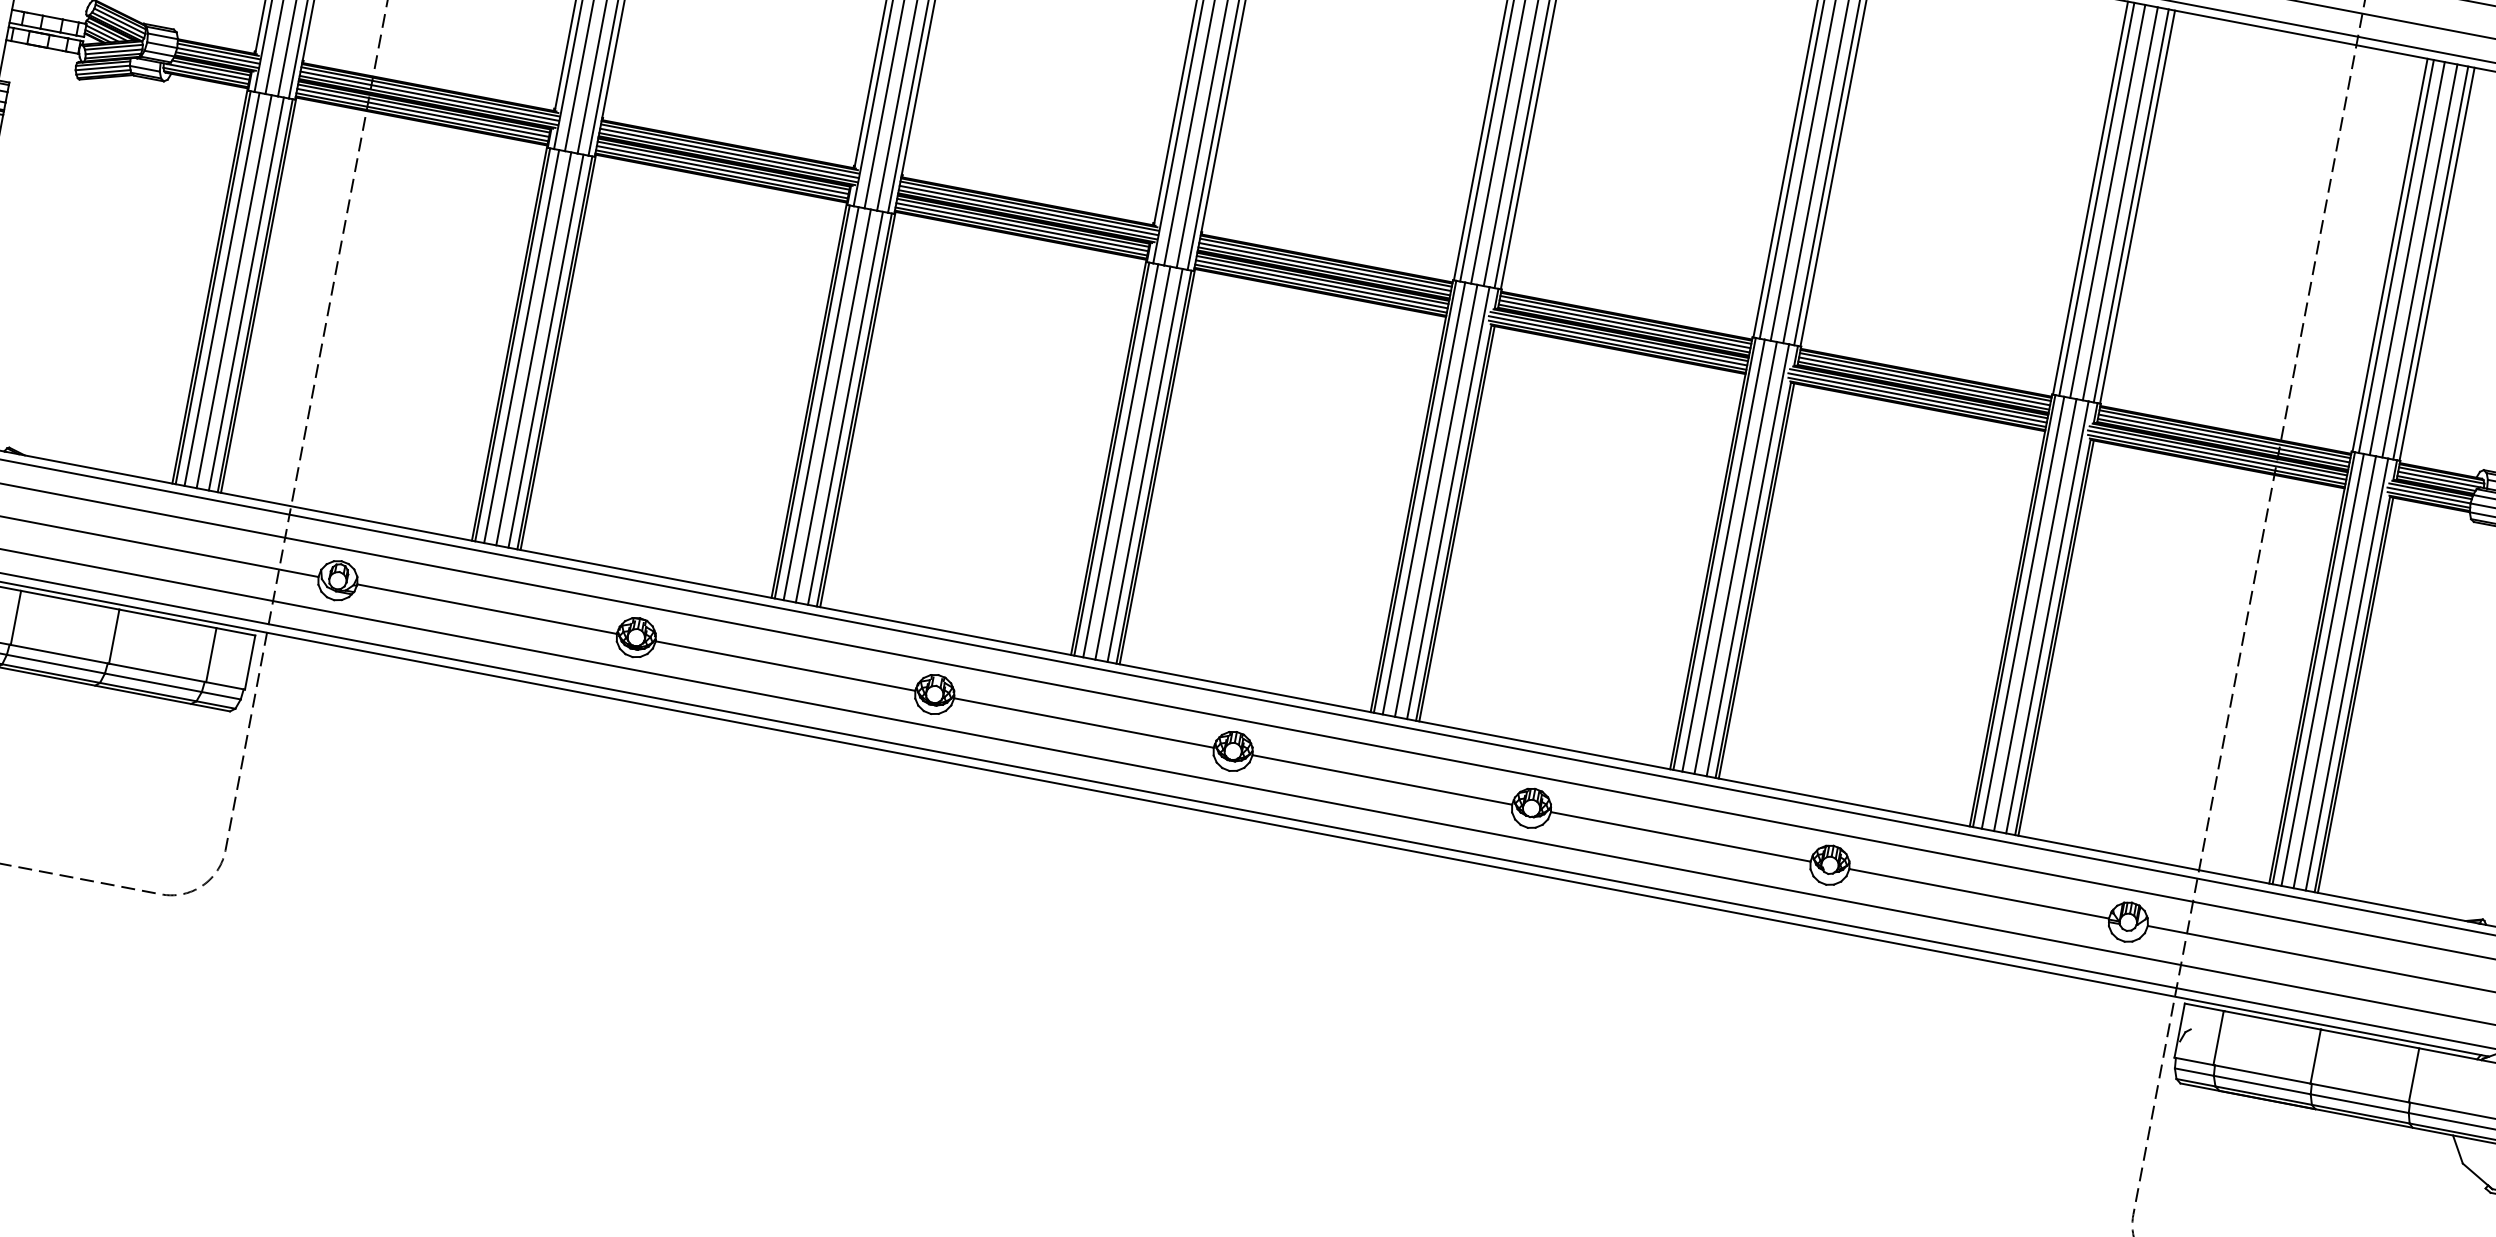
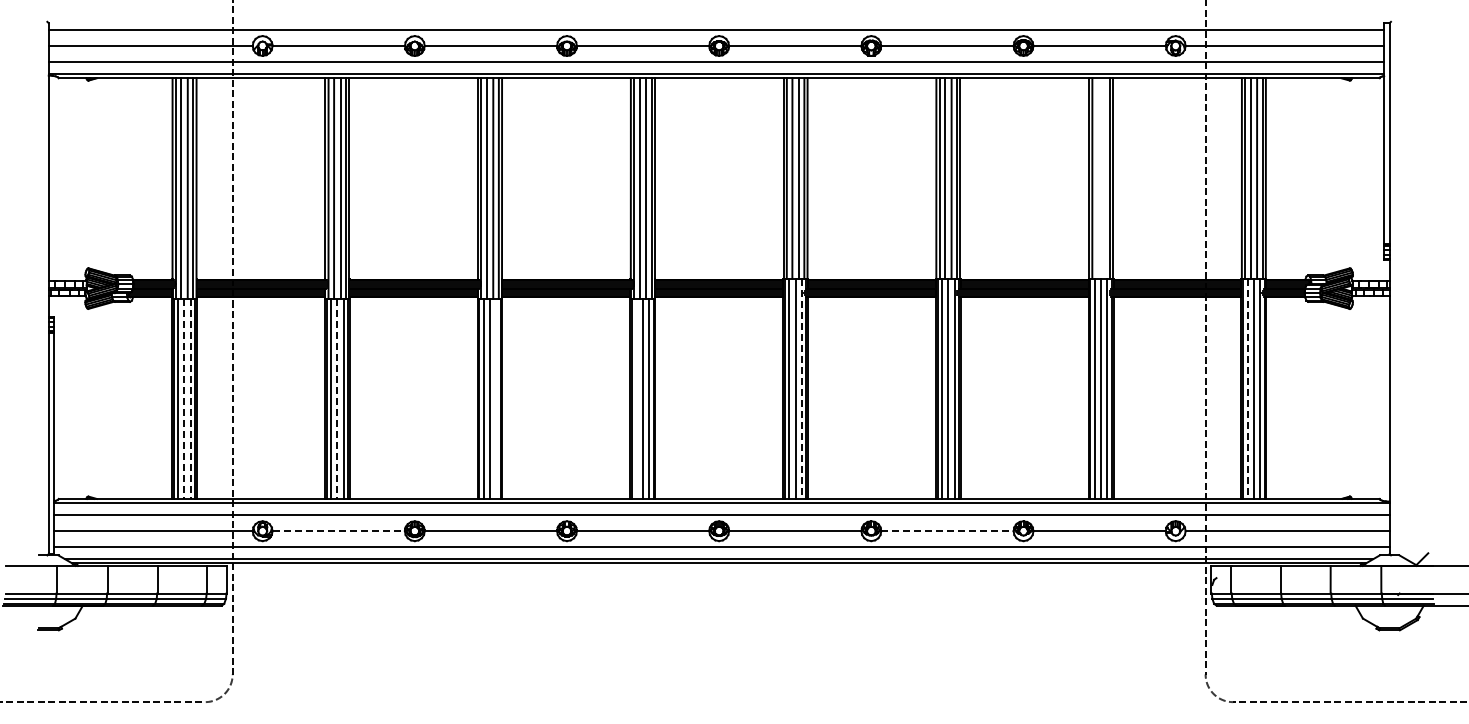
line: (2106, 201) -> (1097, 178), removed
line: (2120, 203) -> (1104, 178), removed
line: (233, 293) -> (184, 399), solid -> dashed
line: (245, 295) -> (190, 399), solid -> dashed
line: (533, 350) -> (337, 399), solid -> dashed
line: (846, 407) -> (496, 398), removed
line: (1120, 460) -> (636, 398), removed
line: (1447, 504) -> (801, 389), solid -> dashed
line: (488, 610) -> (339, 531), solid -> dashed
line: (2322, 671) -> (1247, 389), solid -> dashed
line: (1680, 837) -> (947, 531), solid -> dashed

